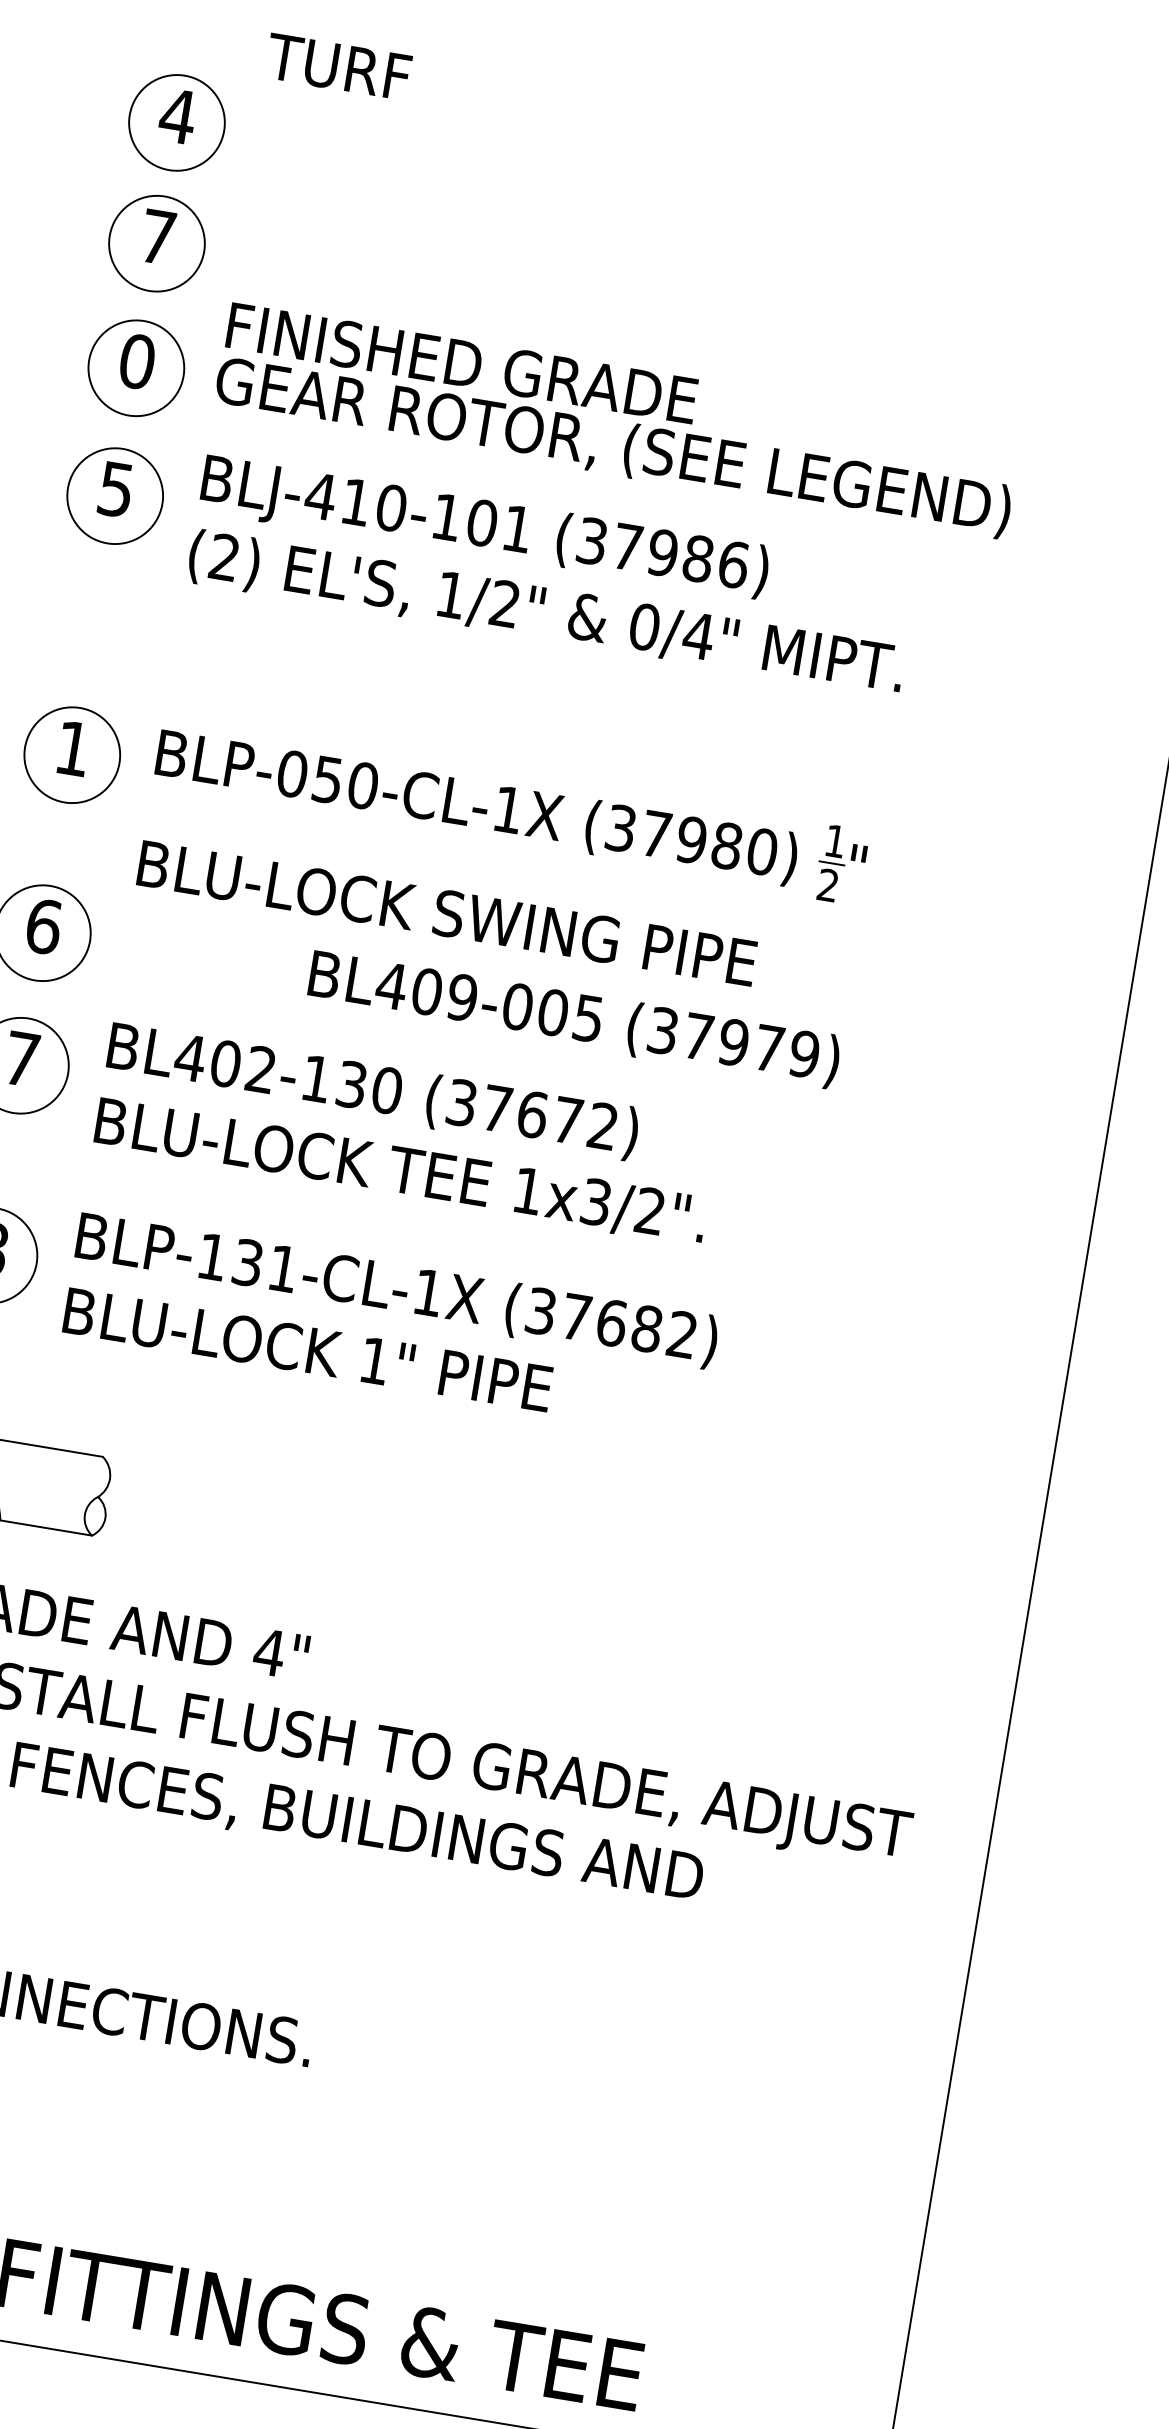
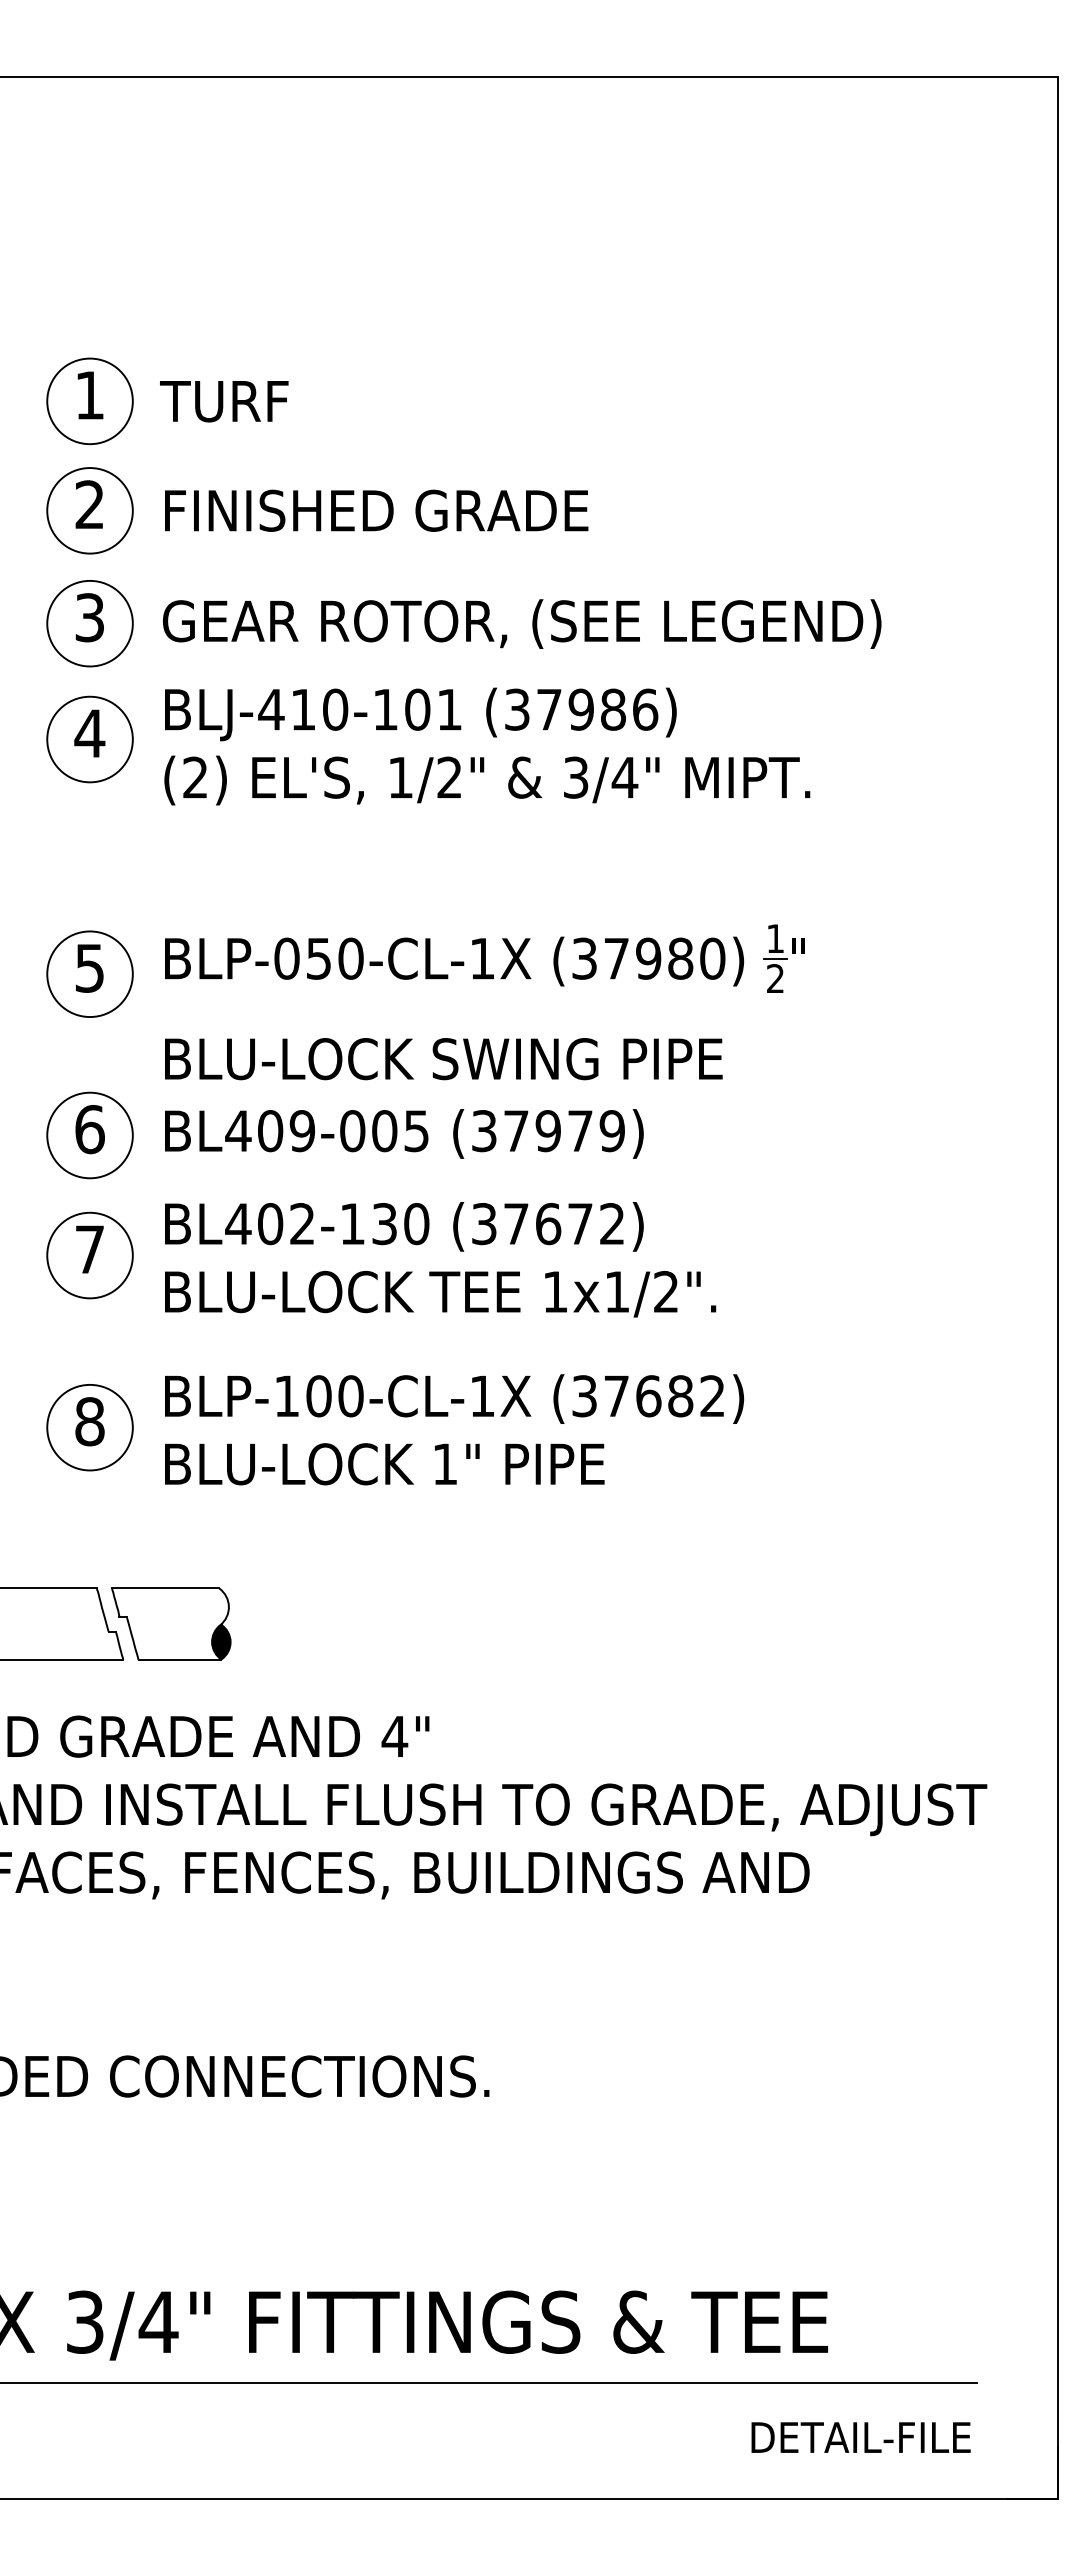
text: (338, 67) -> (224, 401), moved
text: (177, 116) -> (89, 395), 4 -> 1
text: (157, 236) -> (89, 504), 7 -> 2
text: (136, 361) -> (89, 617), 0 -> 3
text: (462, 363) -> (376, 510), moved
text: (115, 489) -> (89, 733), 5 -> 4
text: (644, 626) -> (575, 777), 0/4" -> 3/4"
text: (72, 748) -> (89, 968), 1 -> 5
text: (574, 1018) -> (404, 1133), moved
text: (596, 1201) -> (617, 1291), 1x3/2". -> 1x1/2".
text: (264, 1265) -> (334, 1396), BLP-131-CL-1X -> BLP-100-CL-1X
fill: (95, 1515) -> (221, 1641), added

